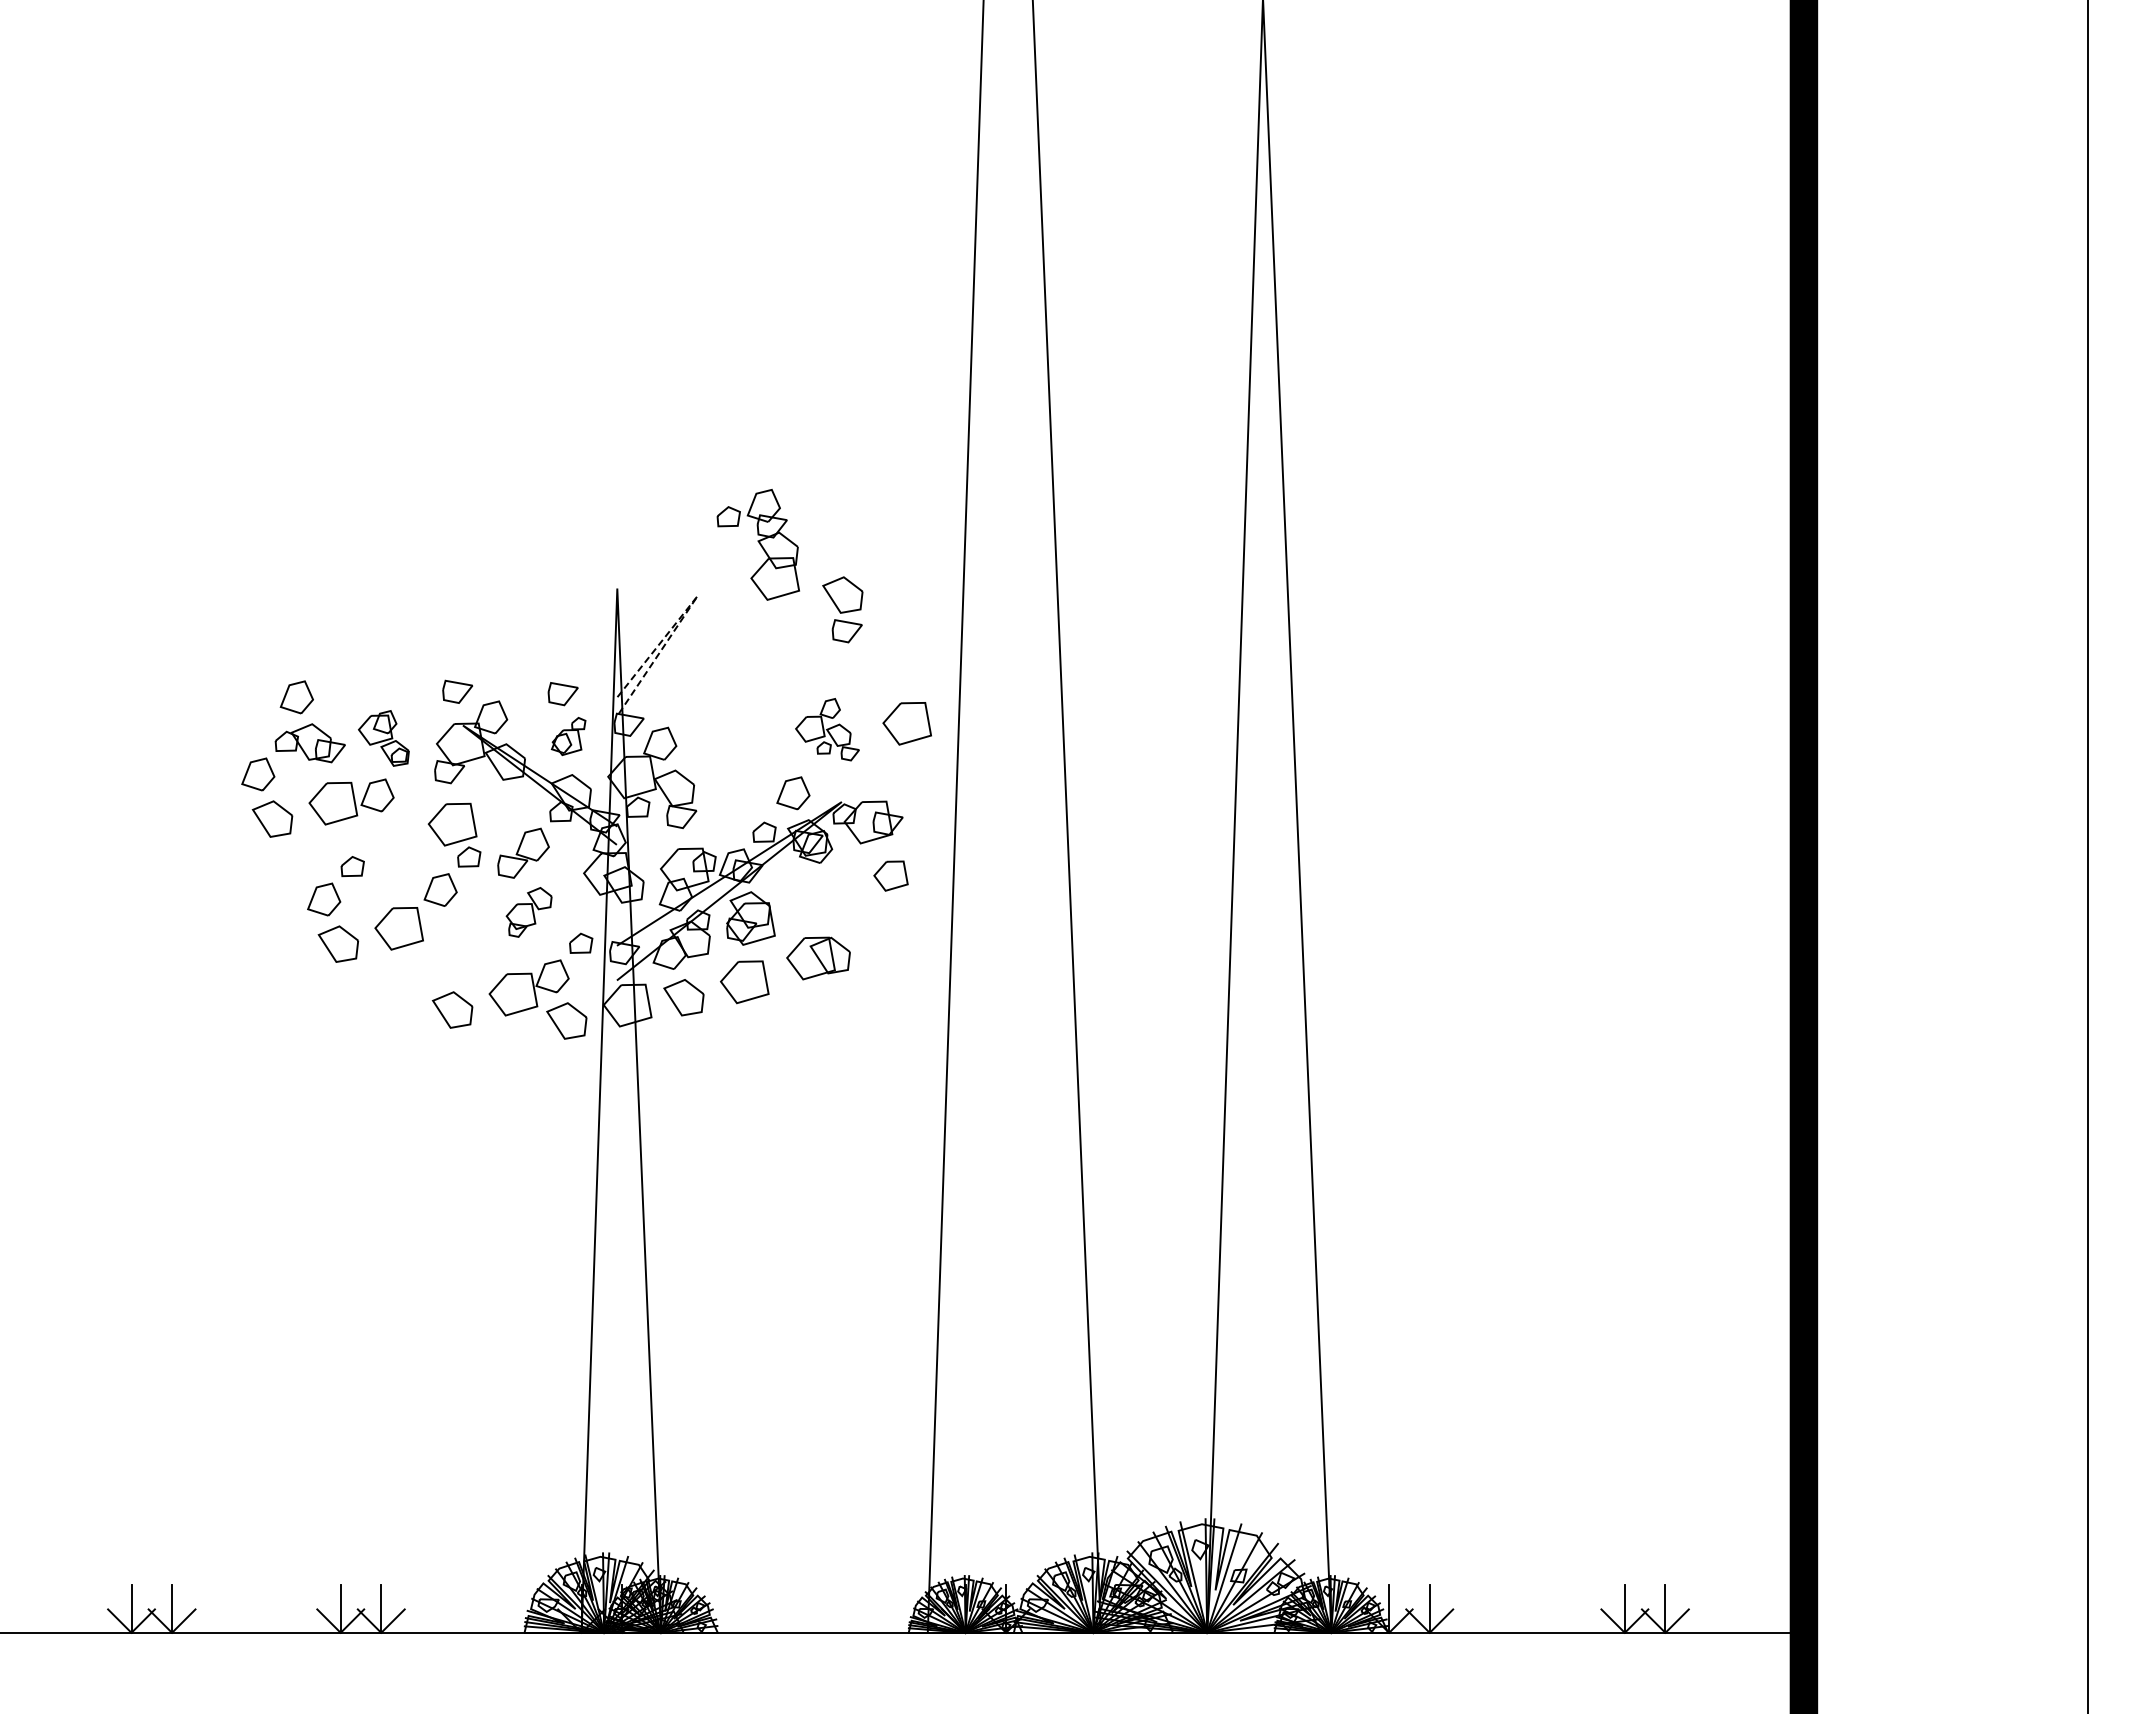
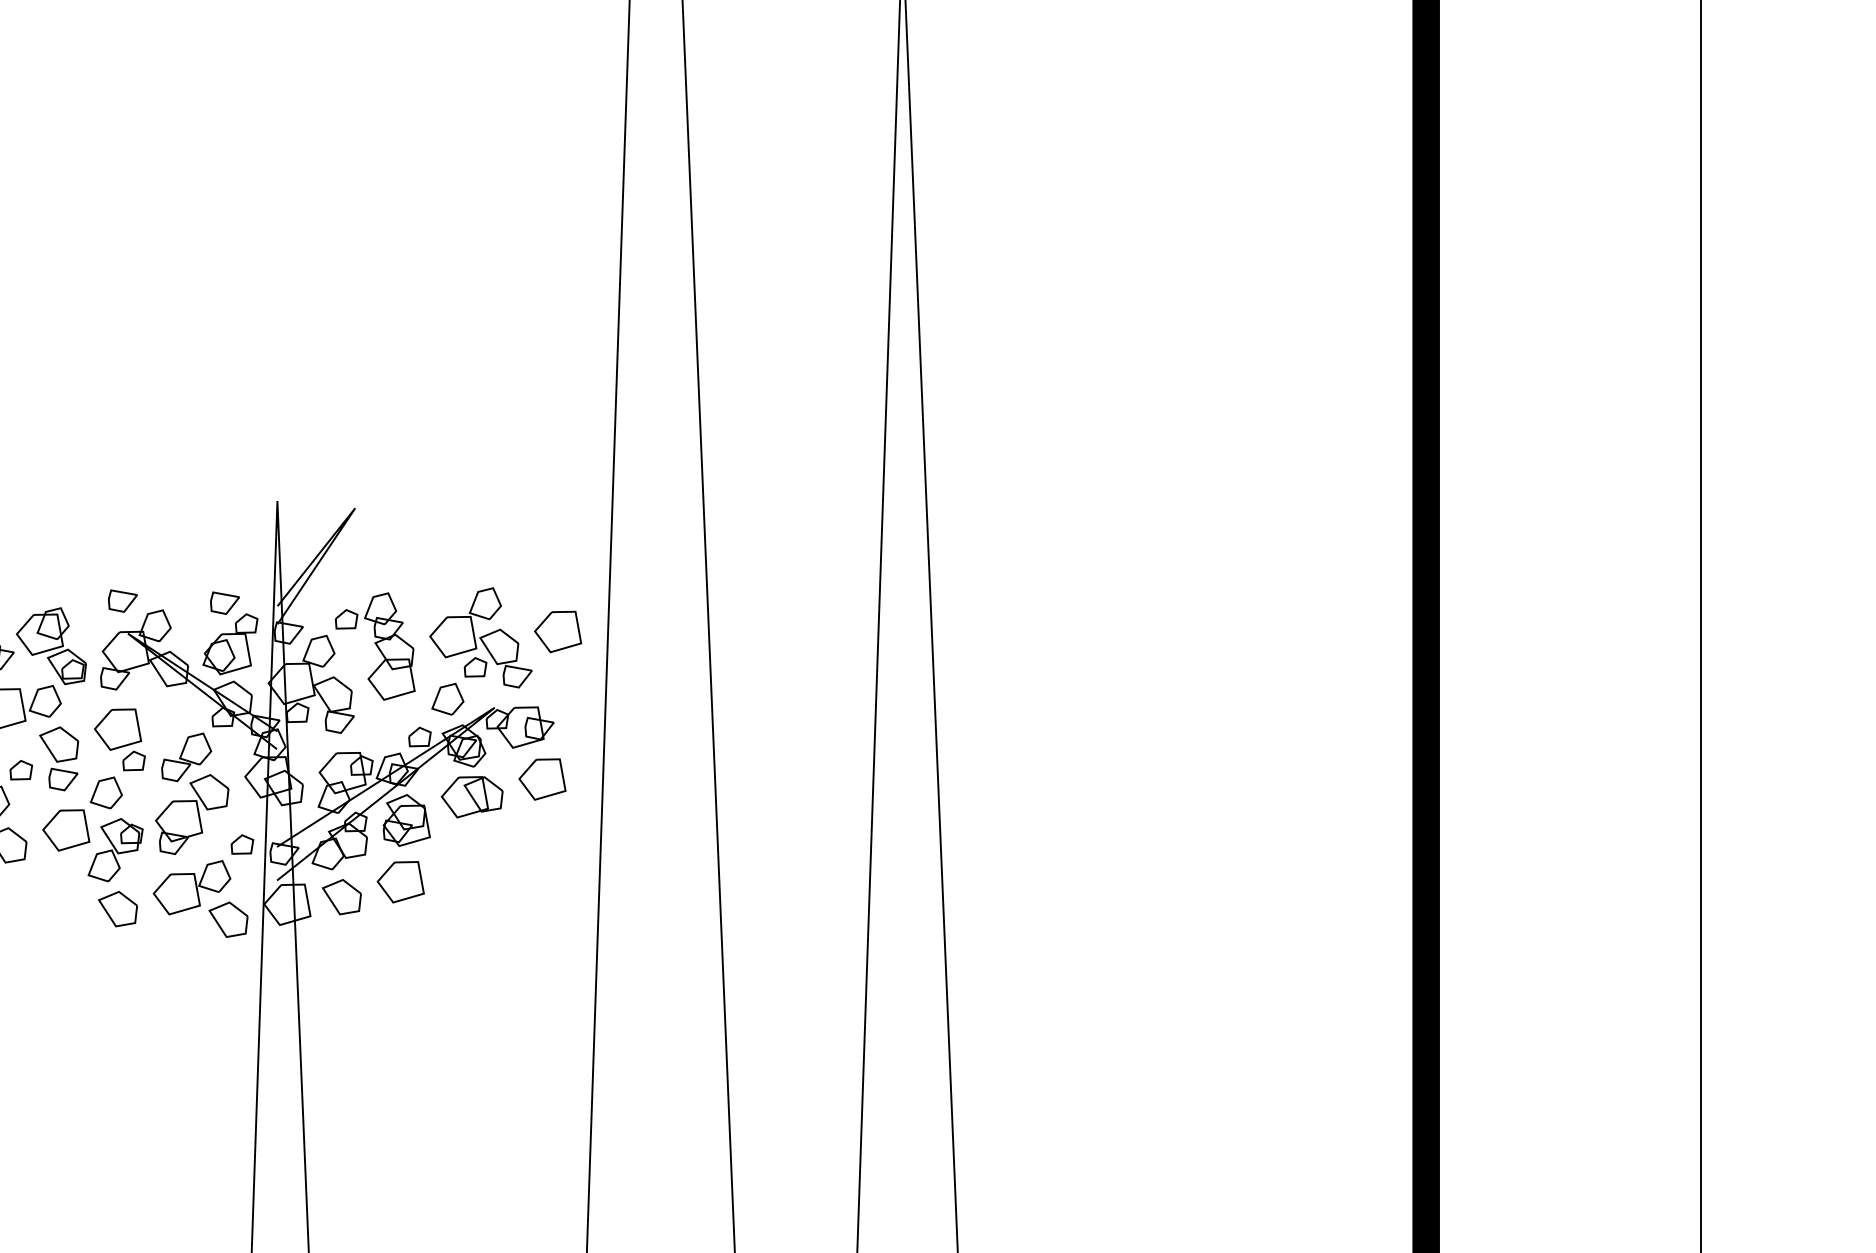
part: (757, 544) -> (374, 646), moved
line: (693, 601) -> (351, 513), dashed -> solid
part: (842, 609) -> (58, 758), moved
part: (827, 729) -> (480, 637), size x1.67
part: (568, 736) -> (230, 644), size x1.67
part: (383, 738) -> (51, 646), size x1.43
part: (890, 875) -> (541, 778), size x1.43
part: (528, 912) -> (191, 814), size x1.67
part: (450, 949) -> (115, 850), added
part: (818, 958) -> (472, 797), moved

